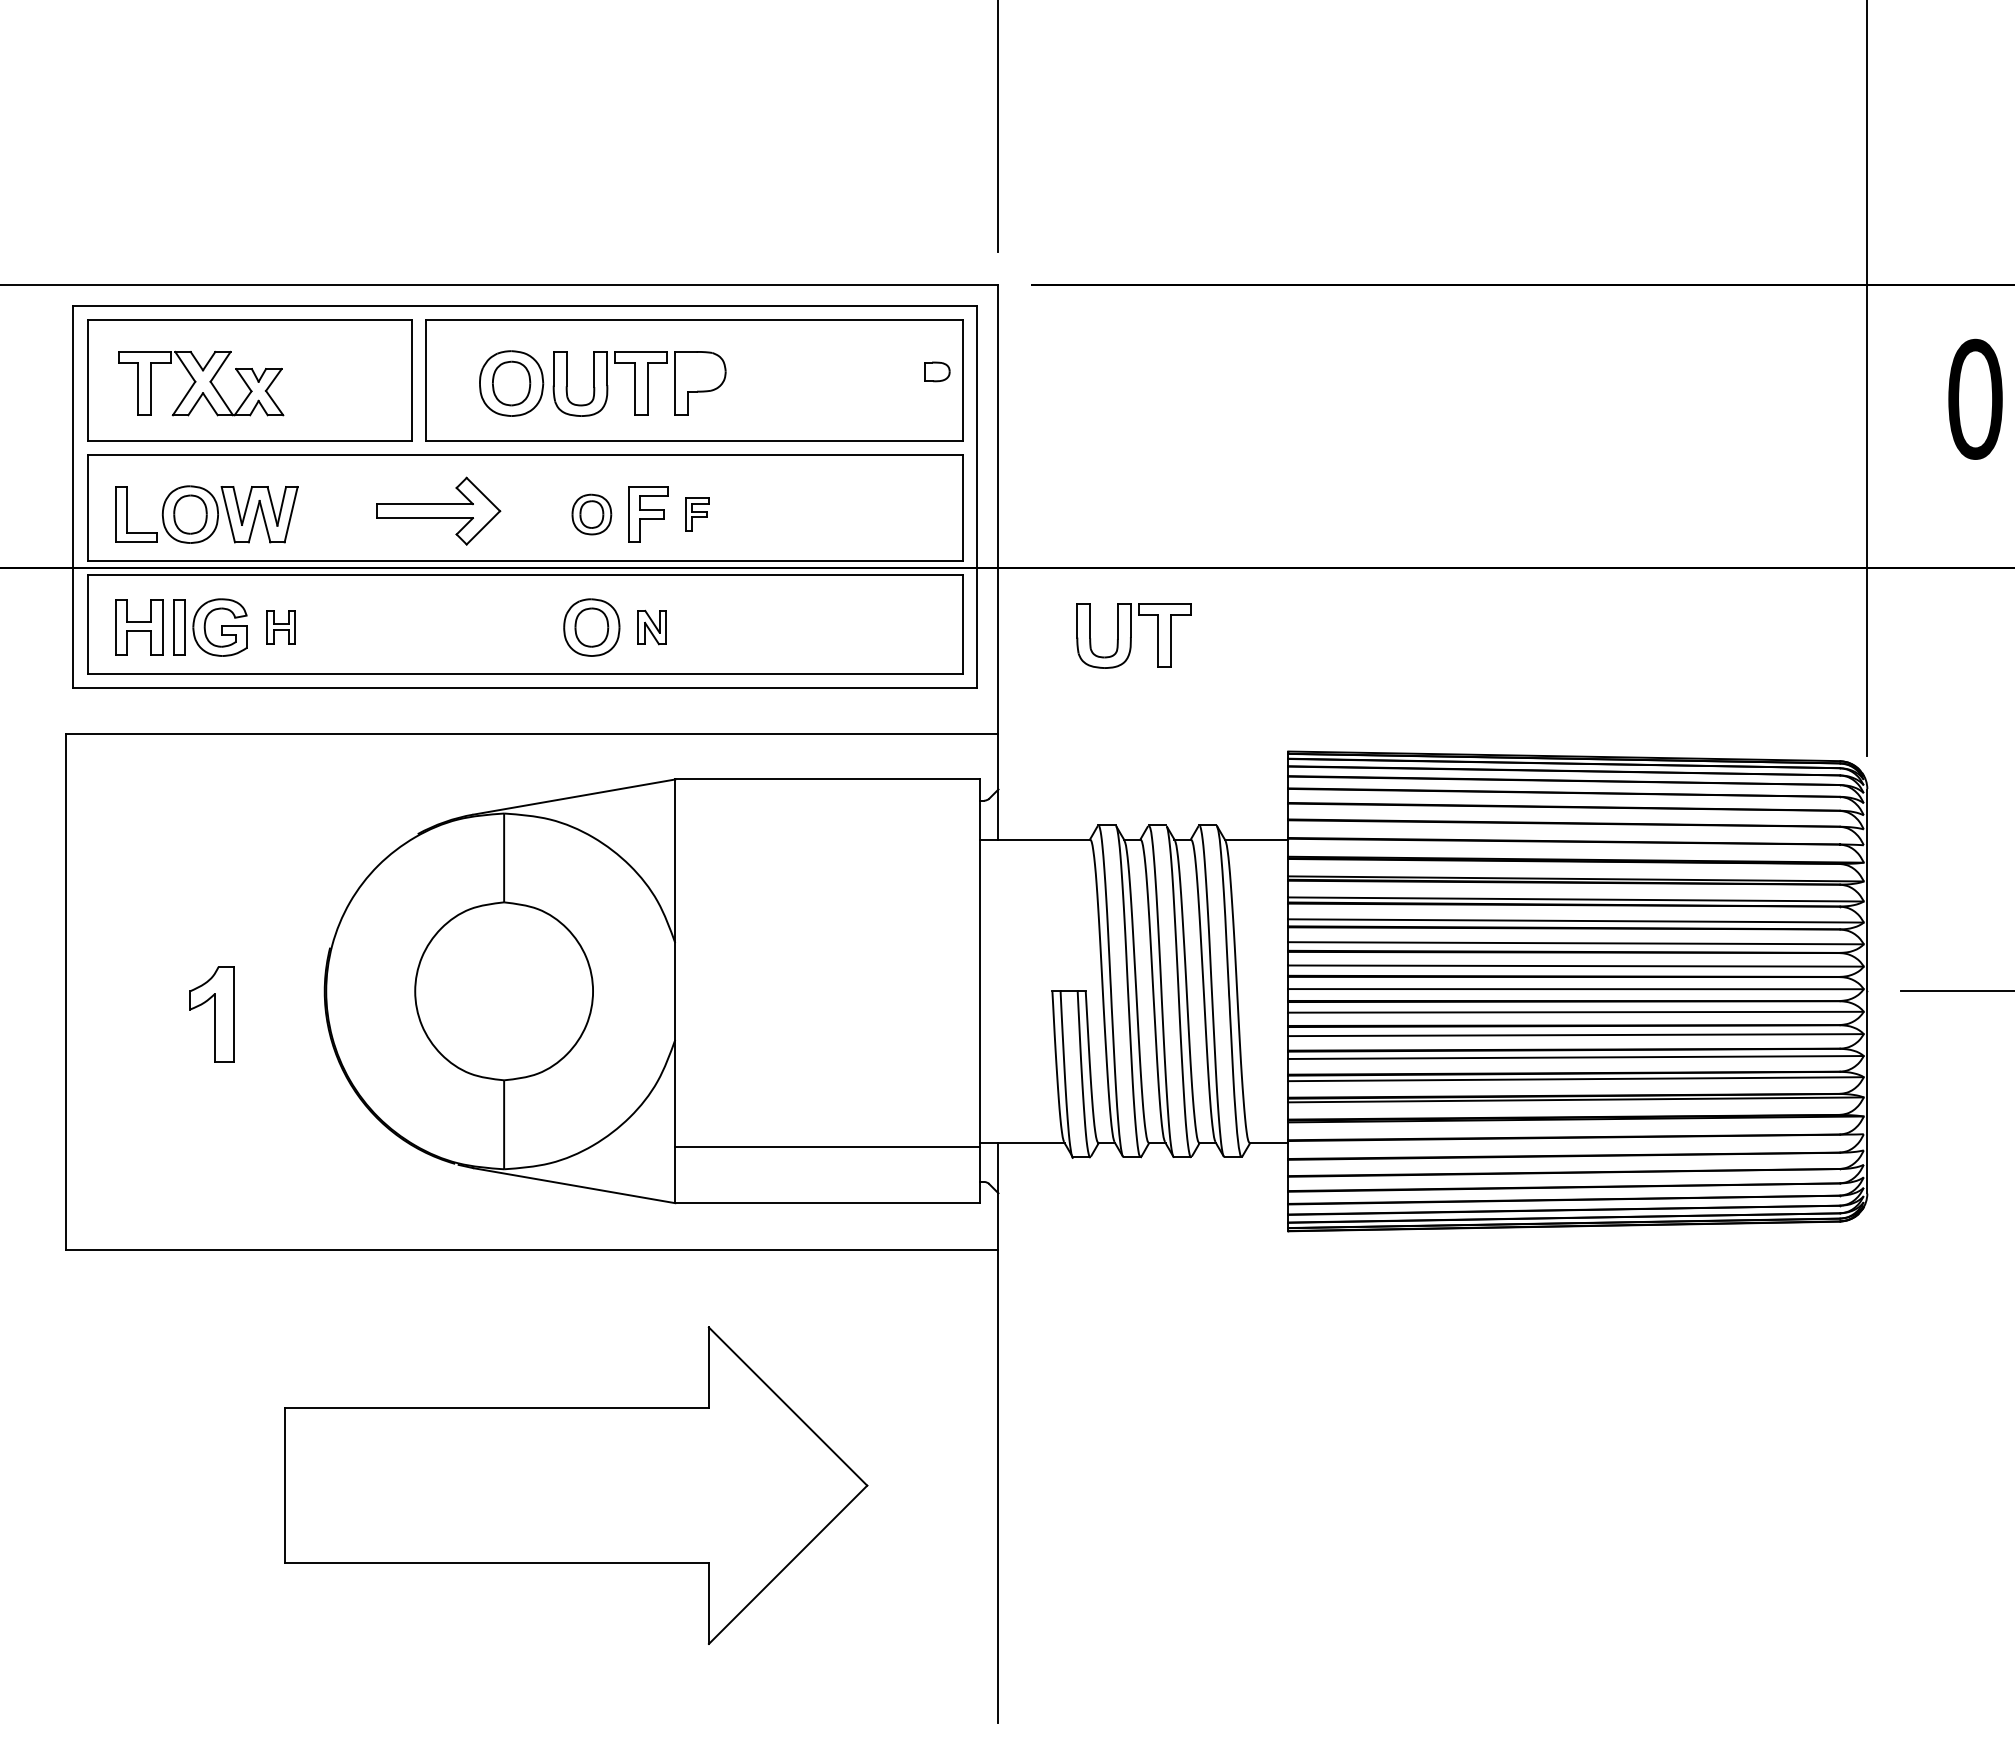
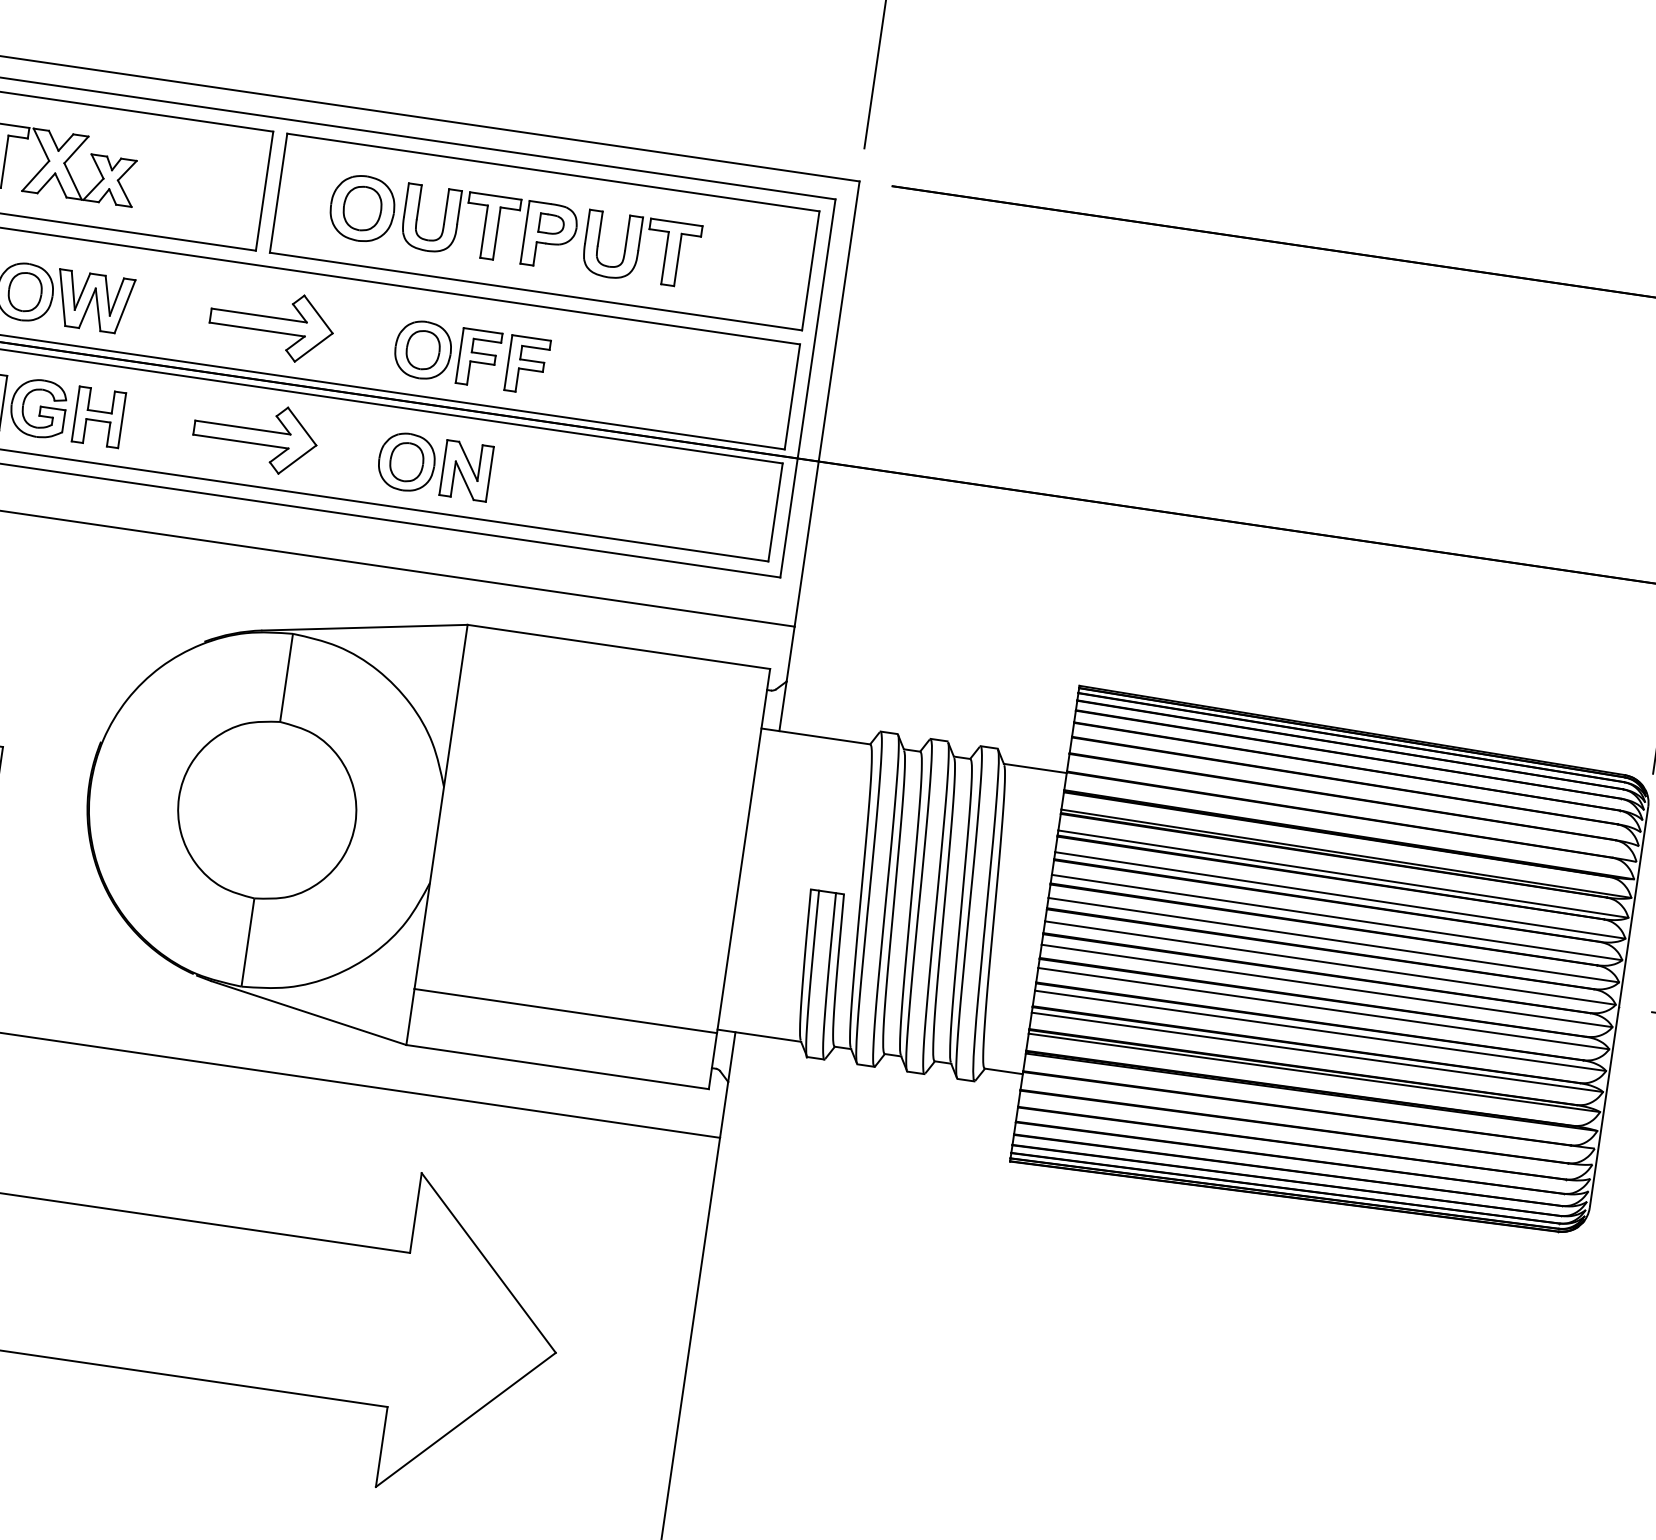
part: (937, 371) -> (551, 223), moved
part: (591, 514) -> (422, 349), size x1.43
part: (697, 514) -> (527, 365), size x1.67
part: (438, 623) -> (255, 435), added
part: (281, 627) -> (99, 417), size x1.67
part: (652, 627) -> (467, 470), size x1.67
part: (1133, 635) -> (641, 249), moved

